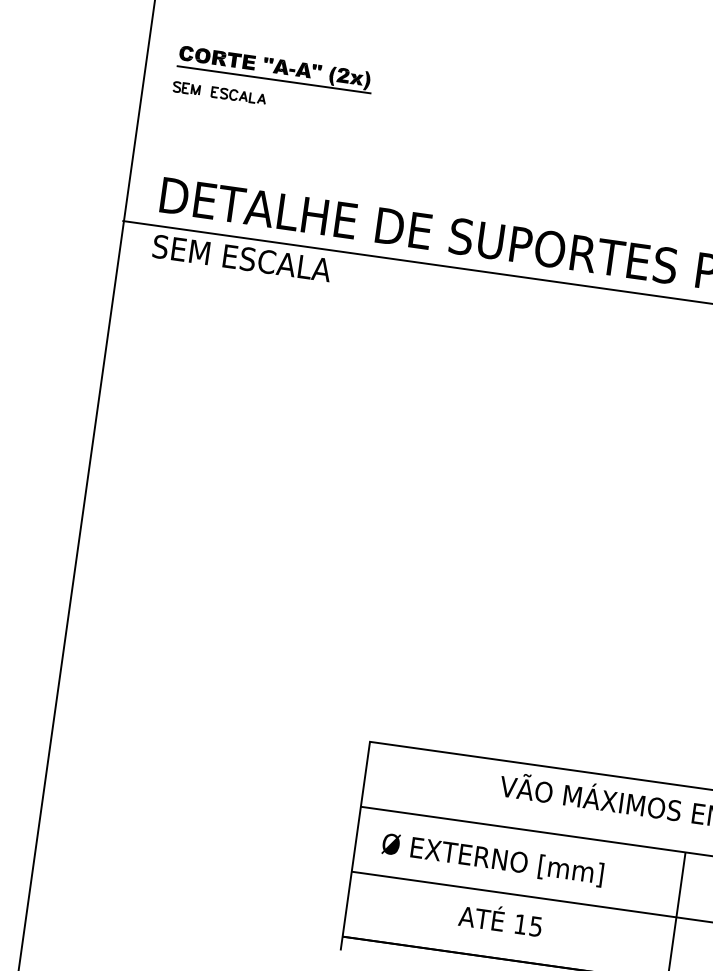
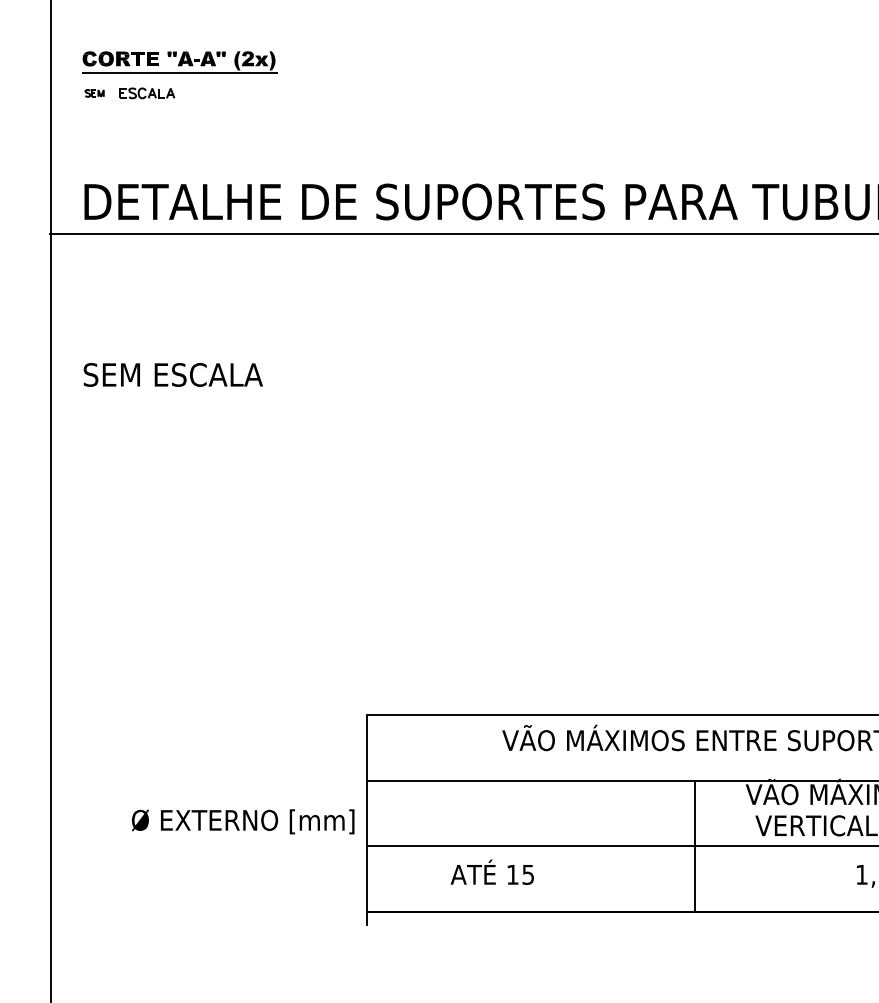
part: (186, 88) -> (94, 93), size x0.7
text: (241, 257) -> (172, 374), moved
text: (493, 859) -> (243, 821), moved
text: (500, 918) -> (491, 871), moved

